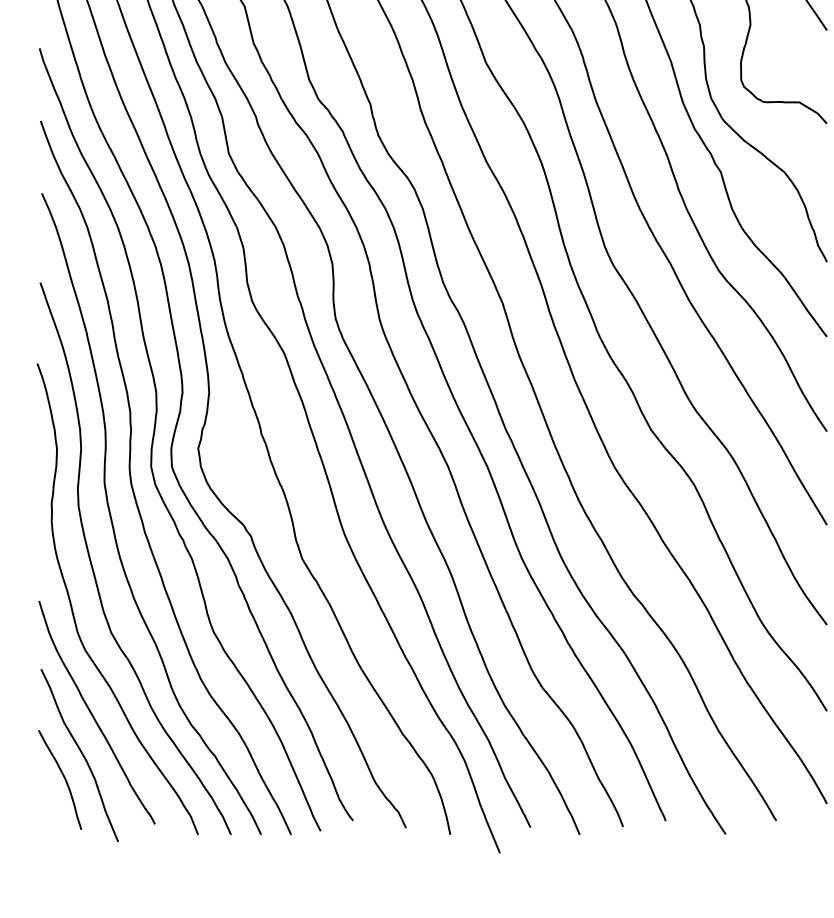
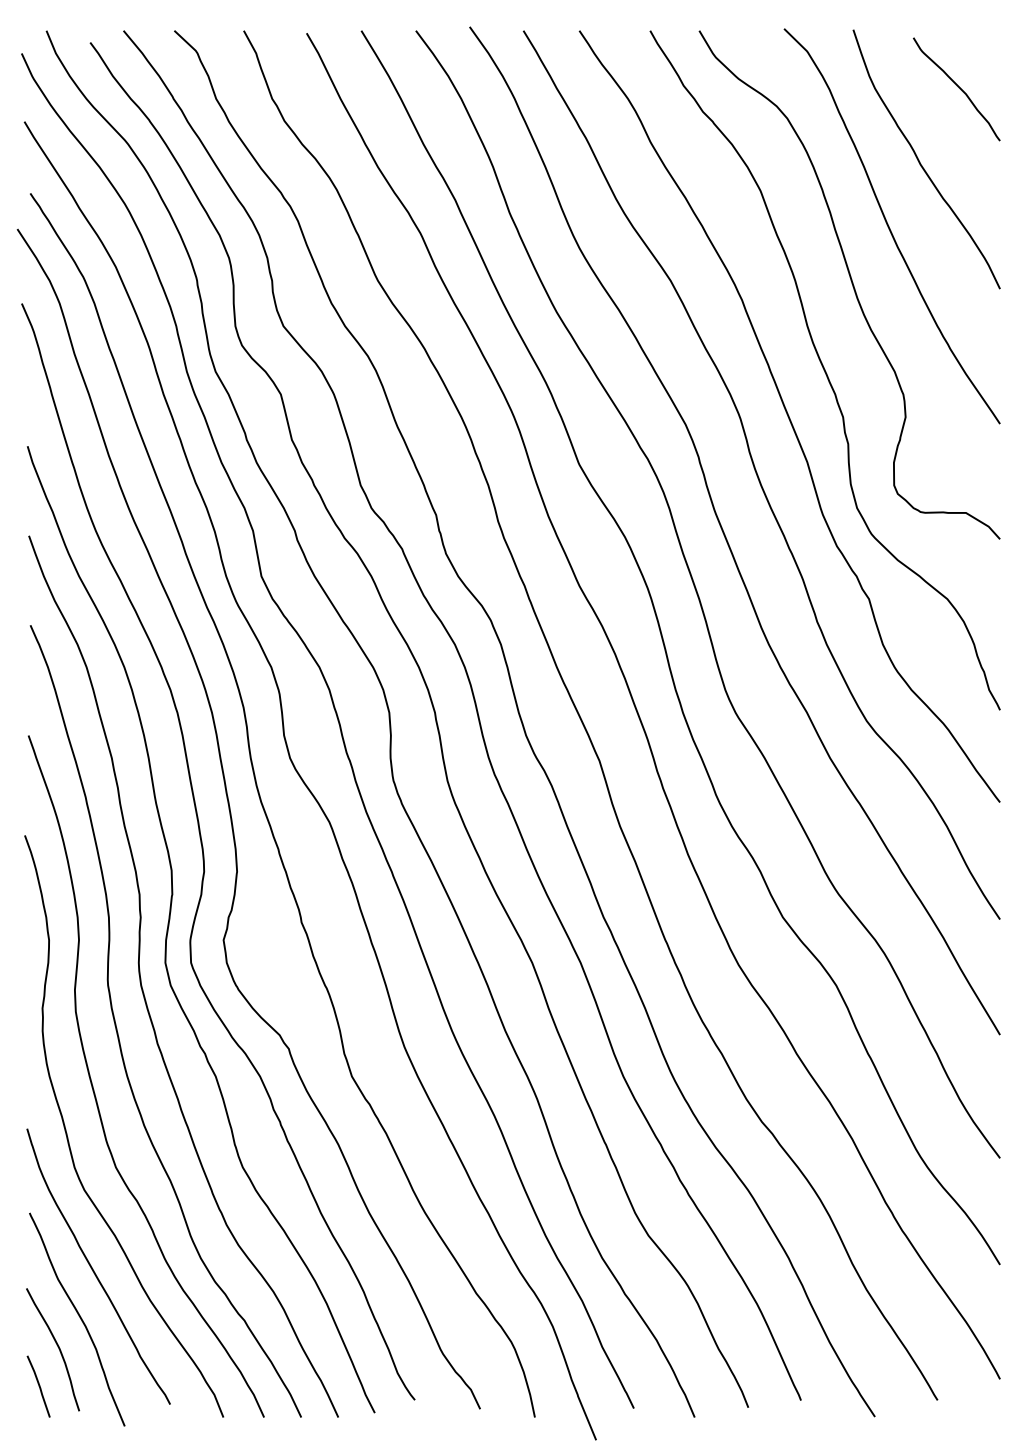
line: (48, 809) -> (38, 1386), added

